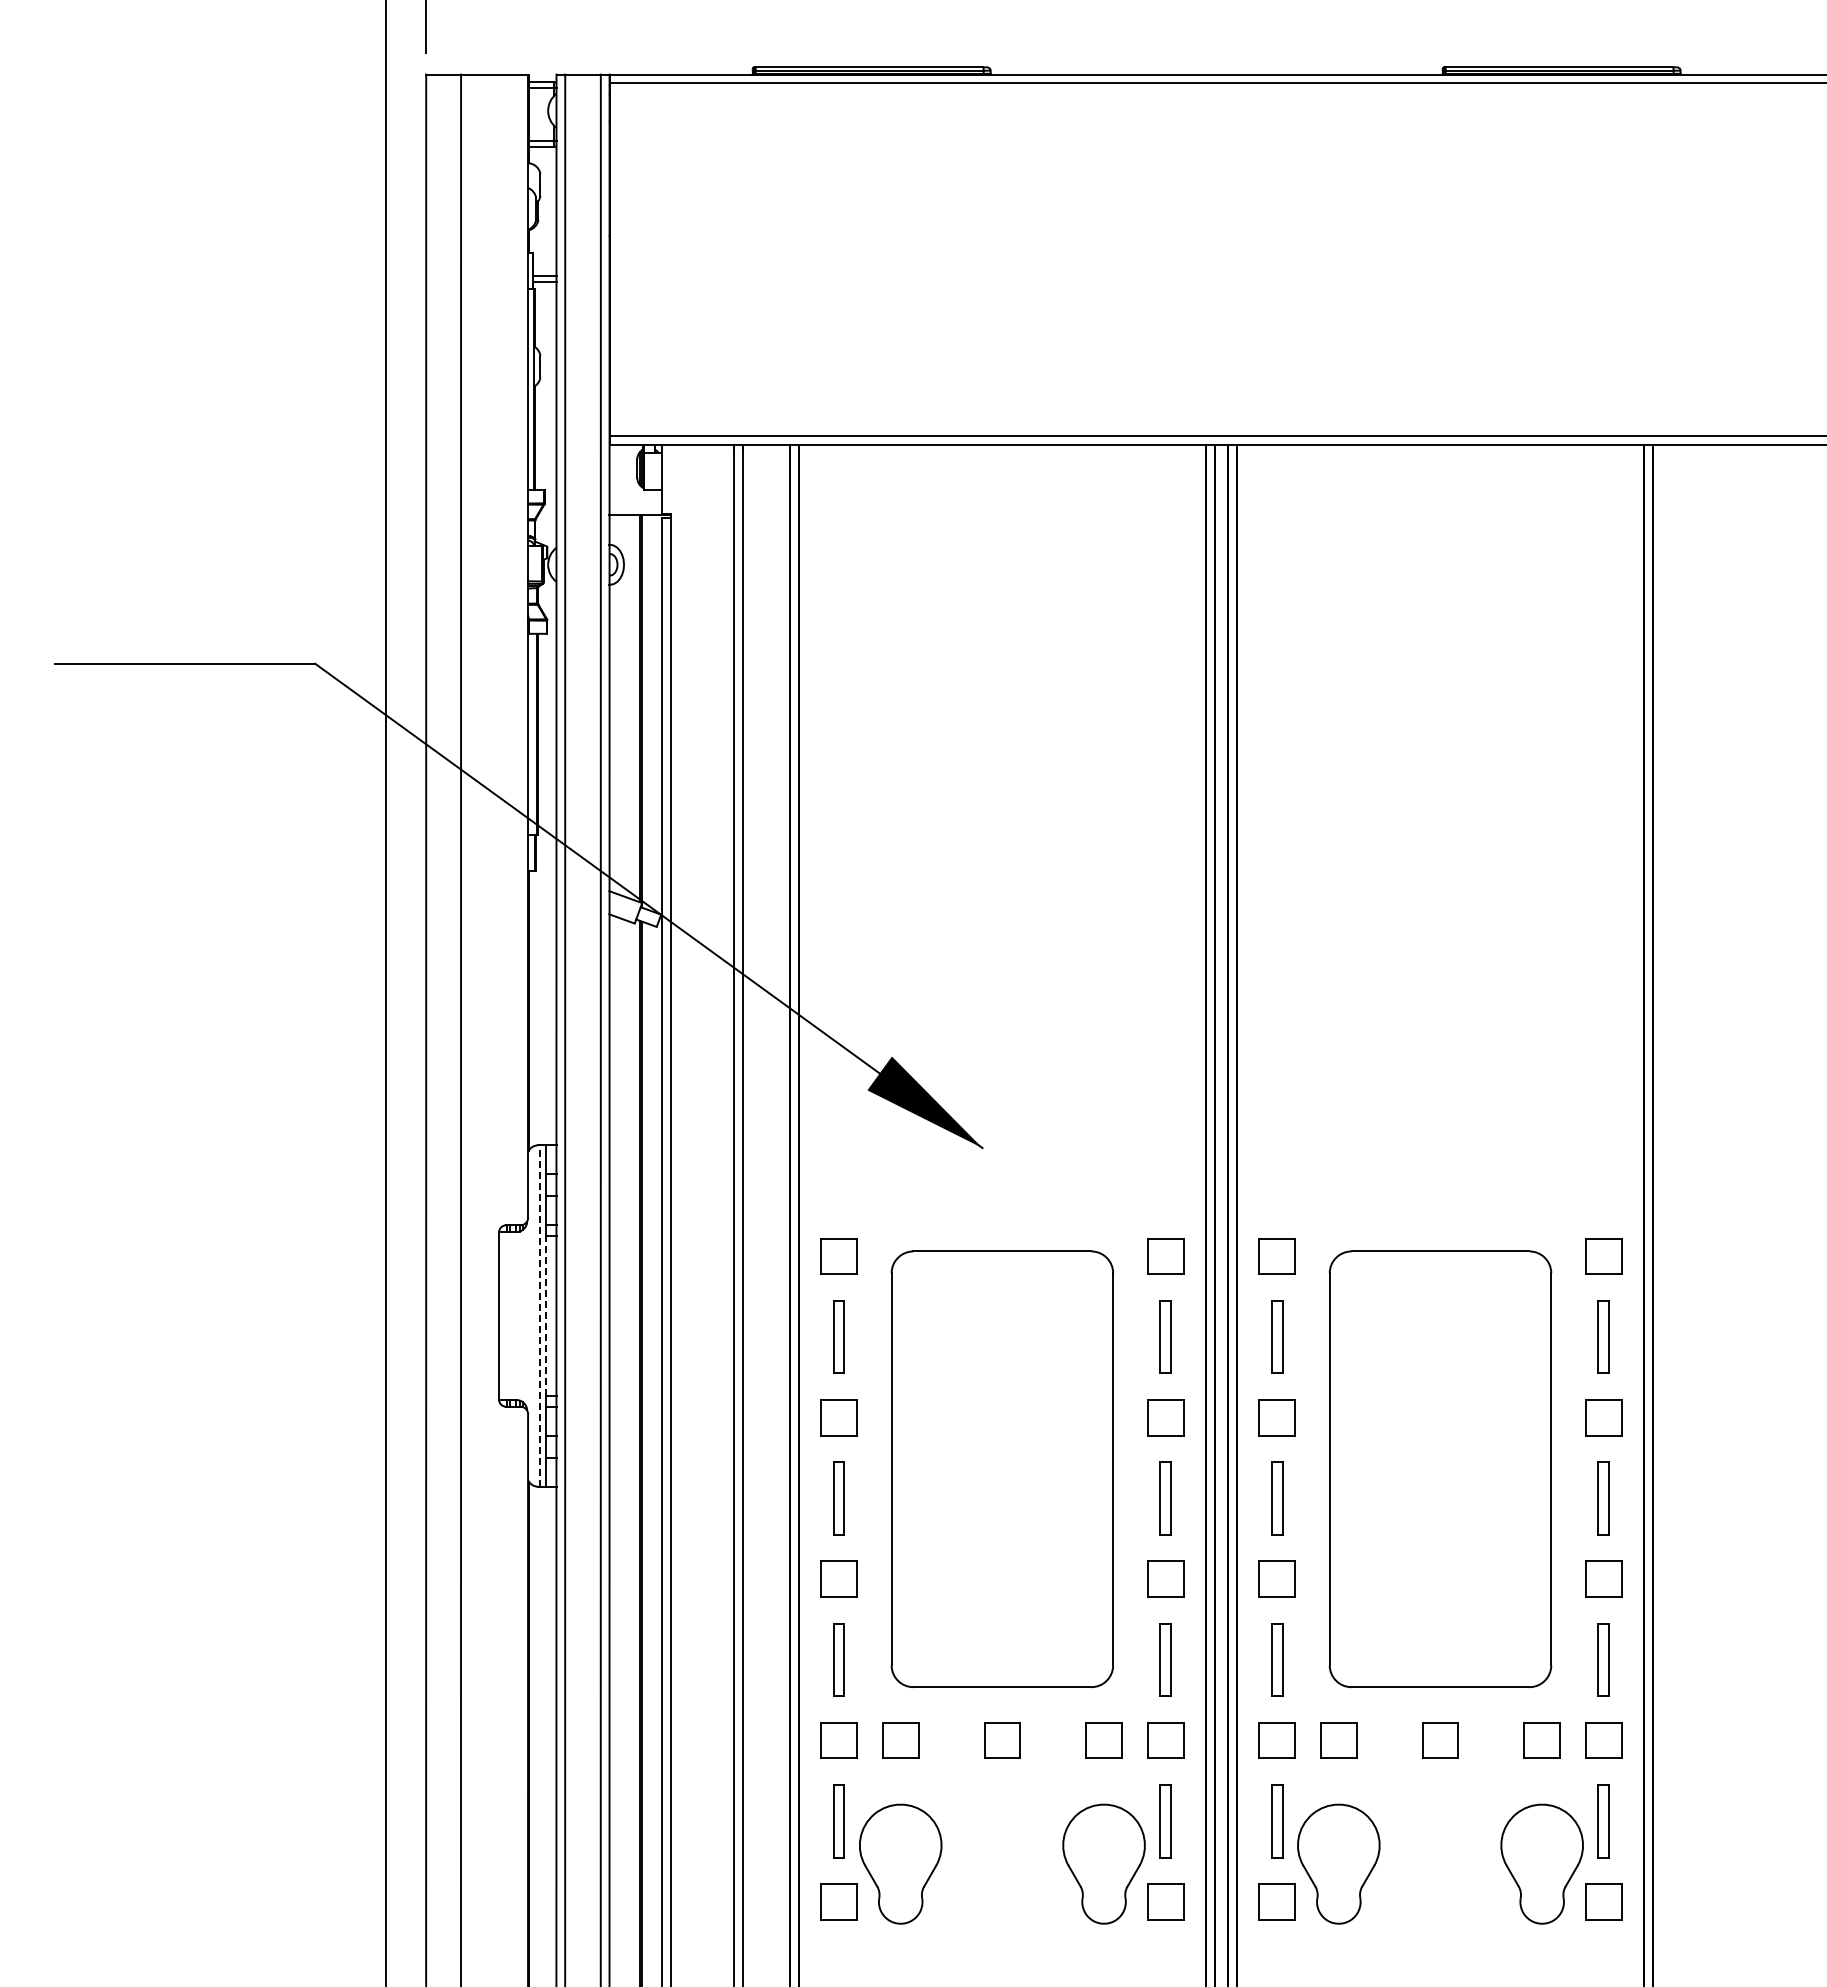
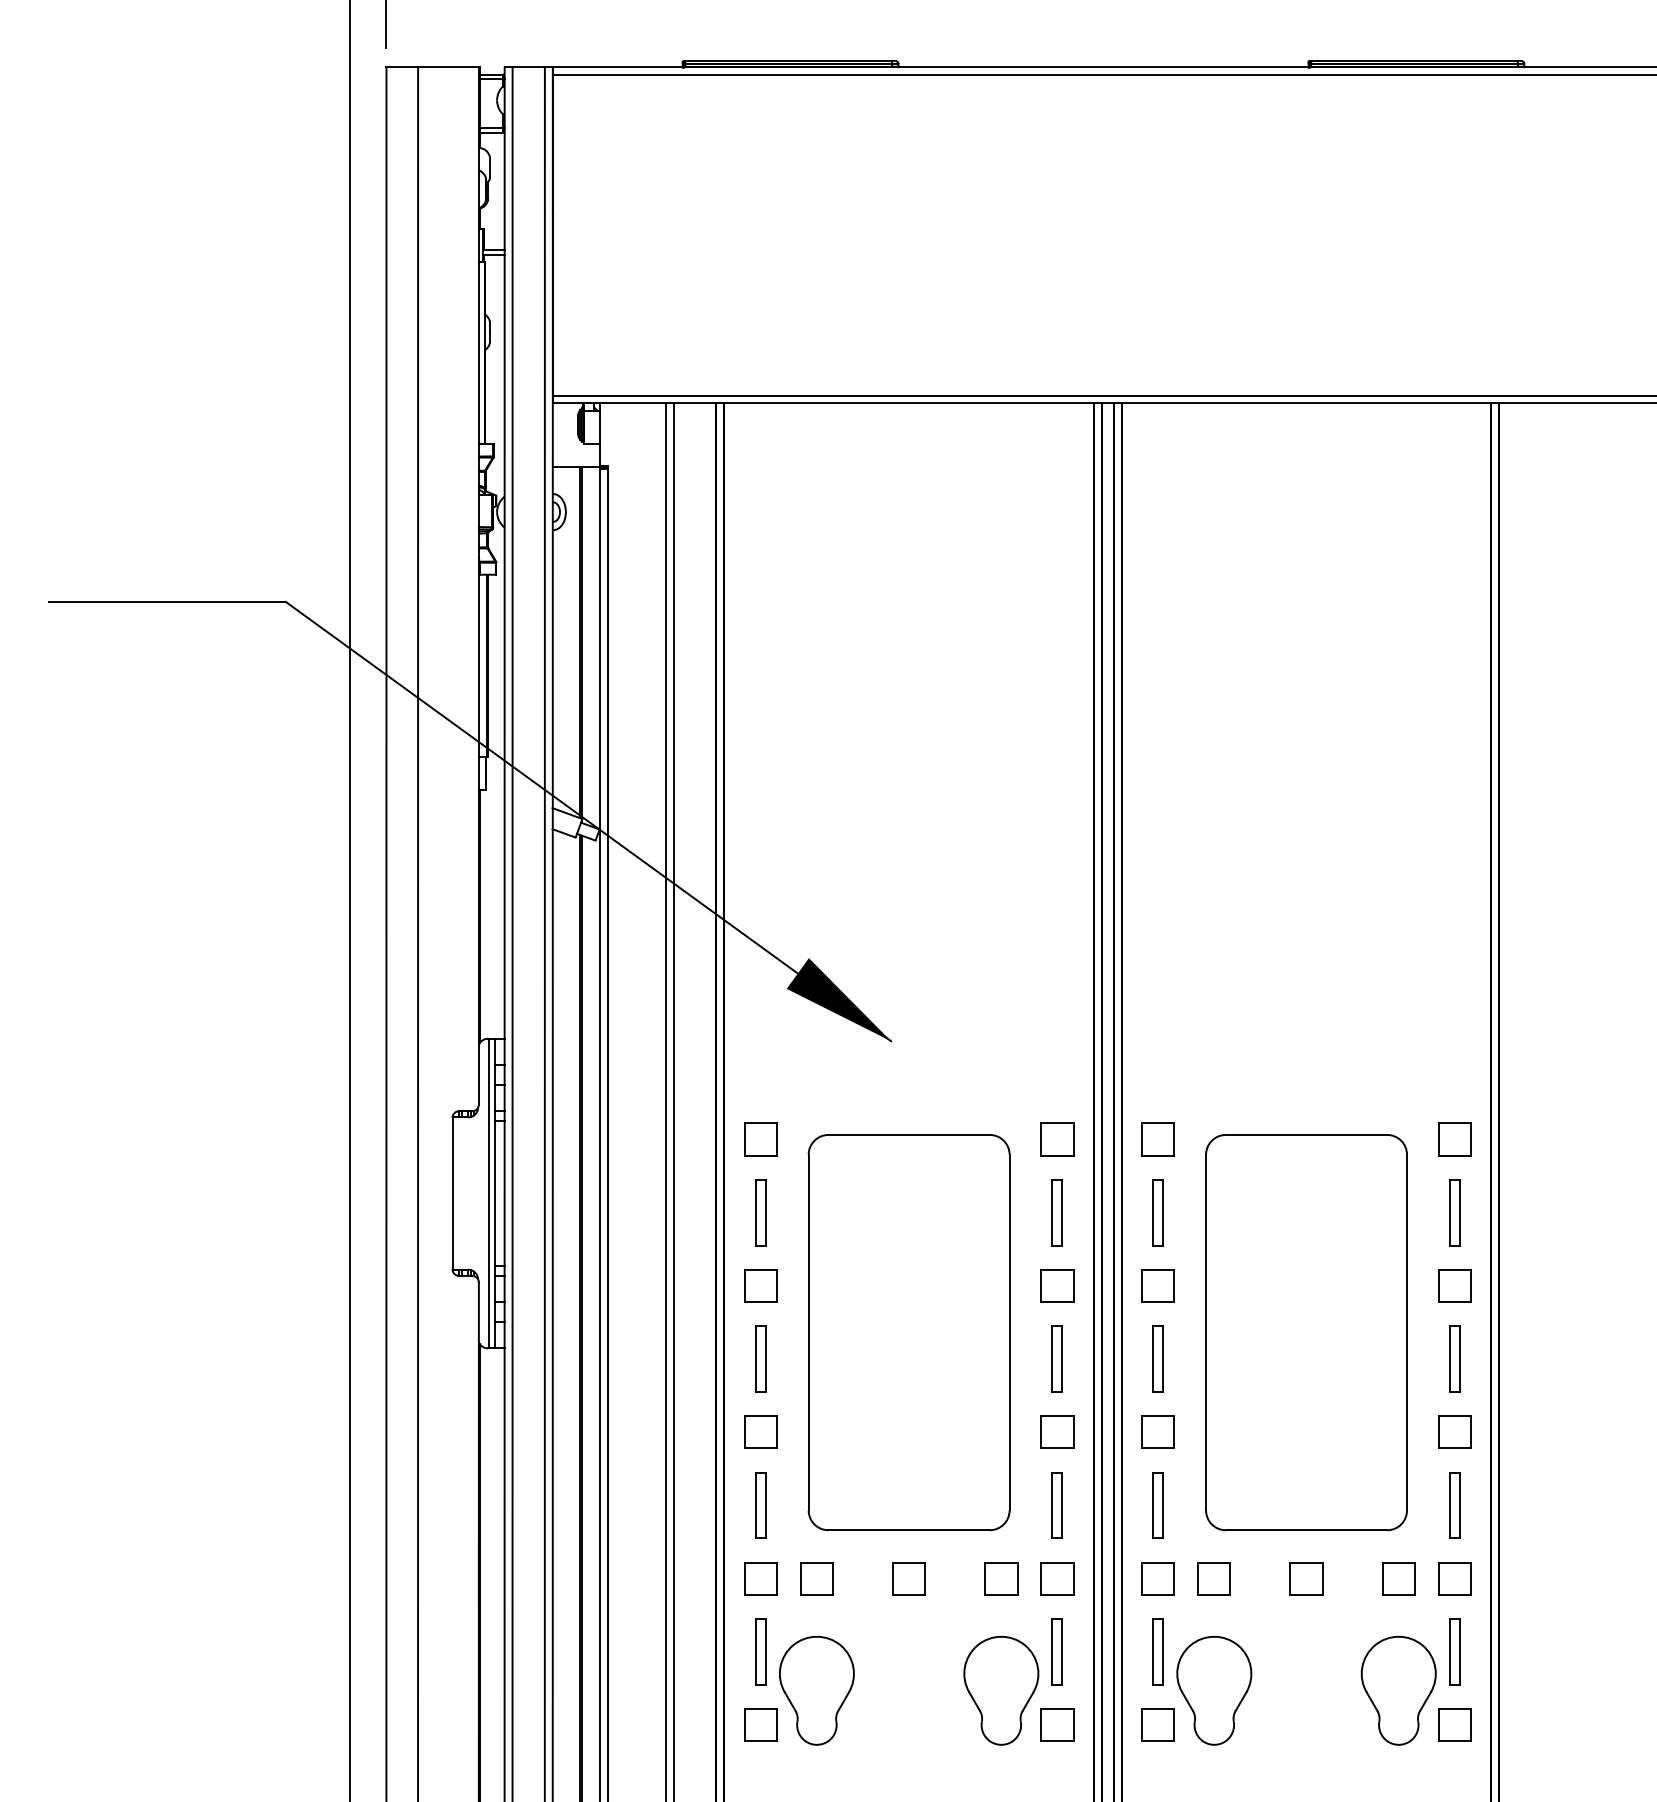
line: (539, 1316) -> (489, 1193), dashed -> solid
line: (545, 1316) -> (494, 1193), dashed -> solid

